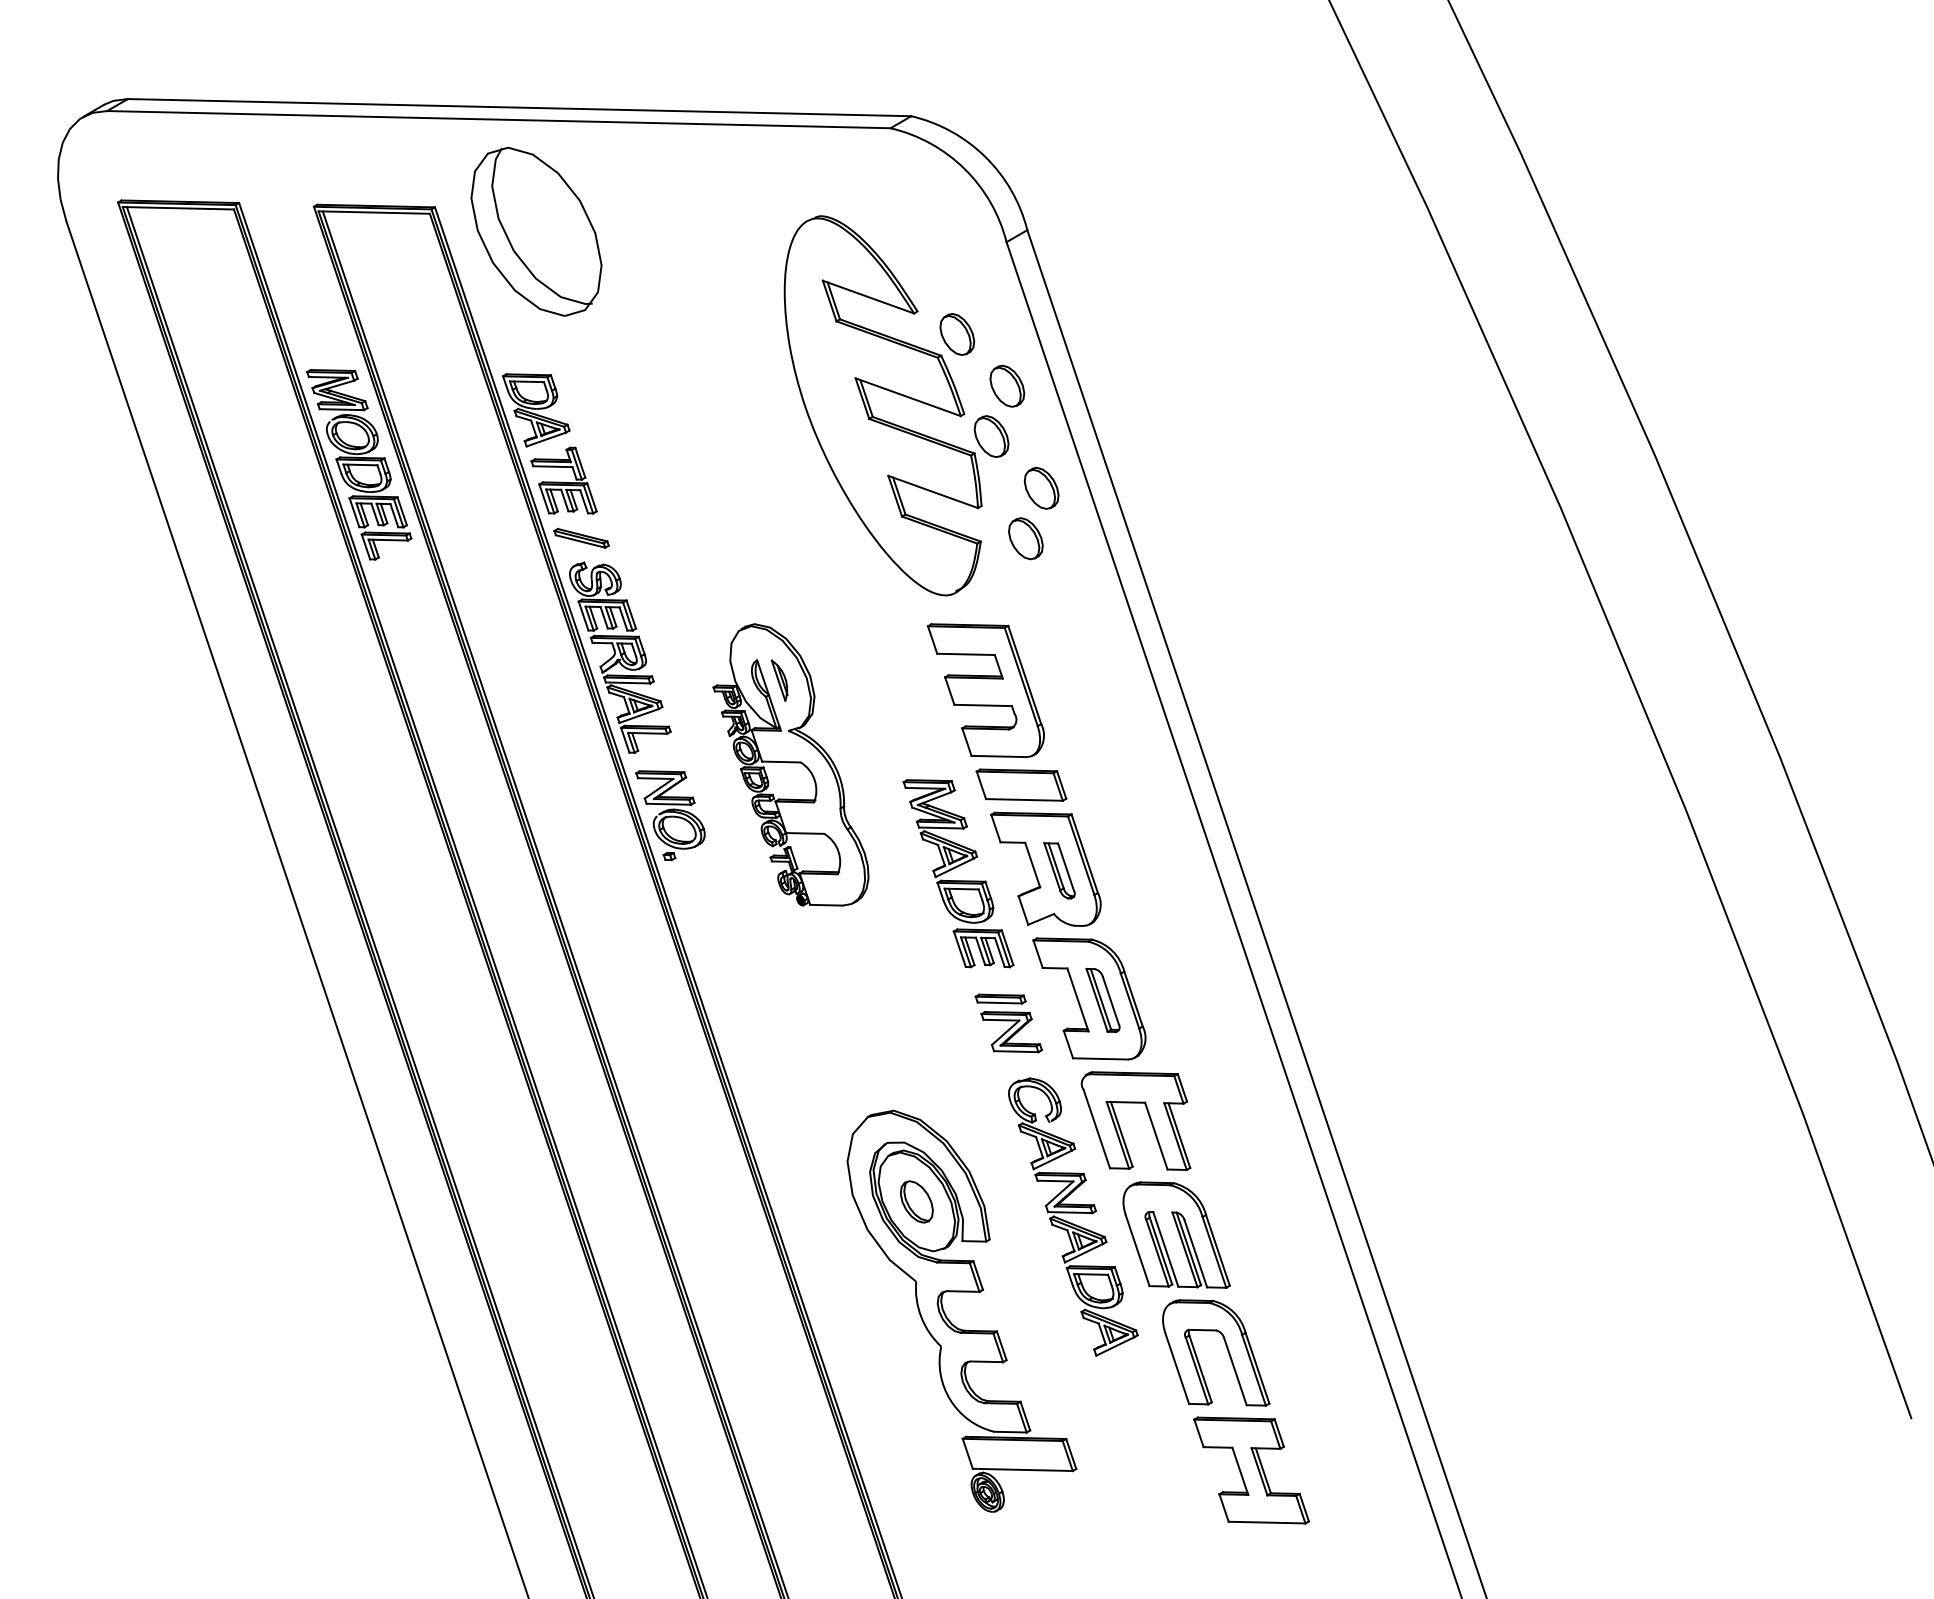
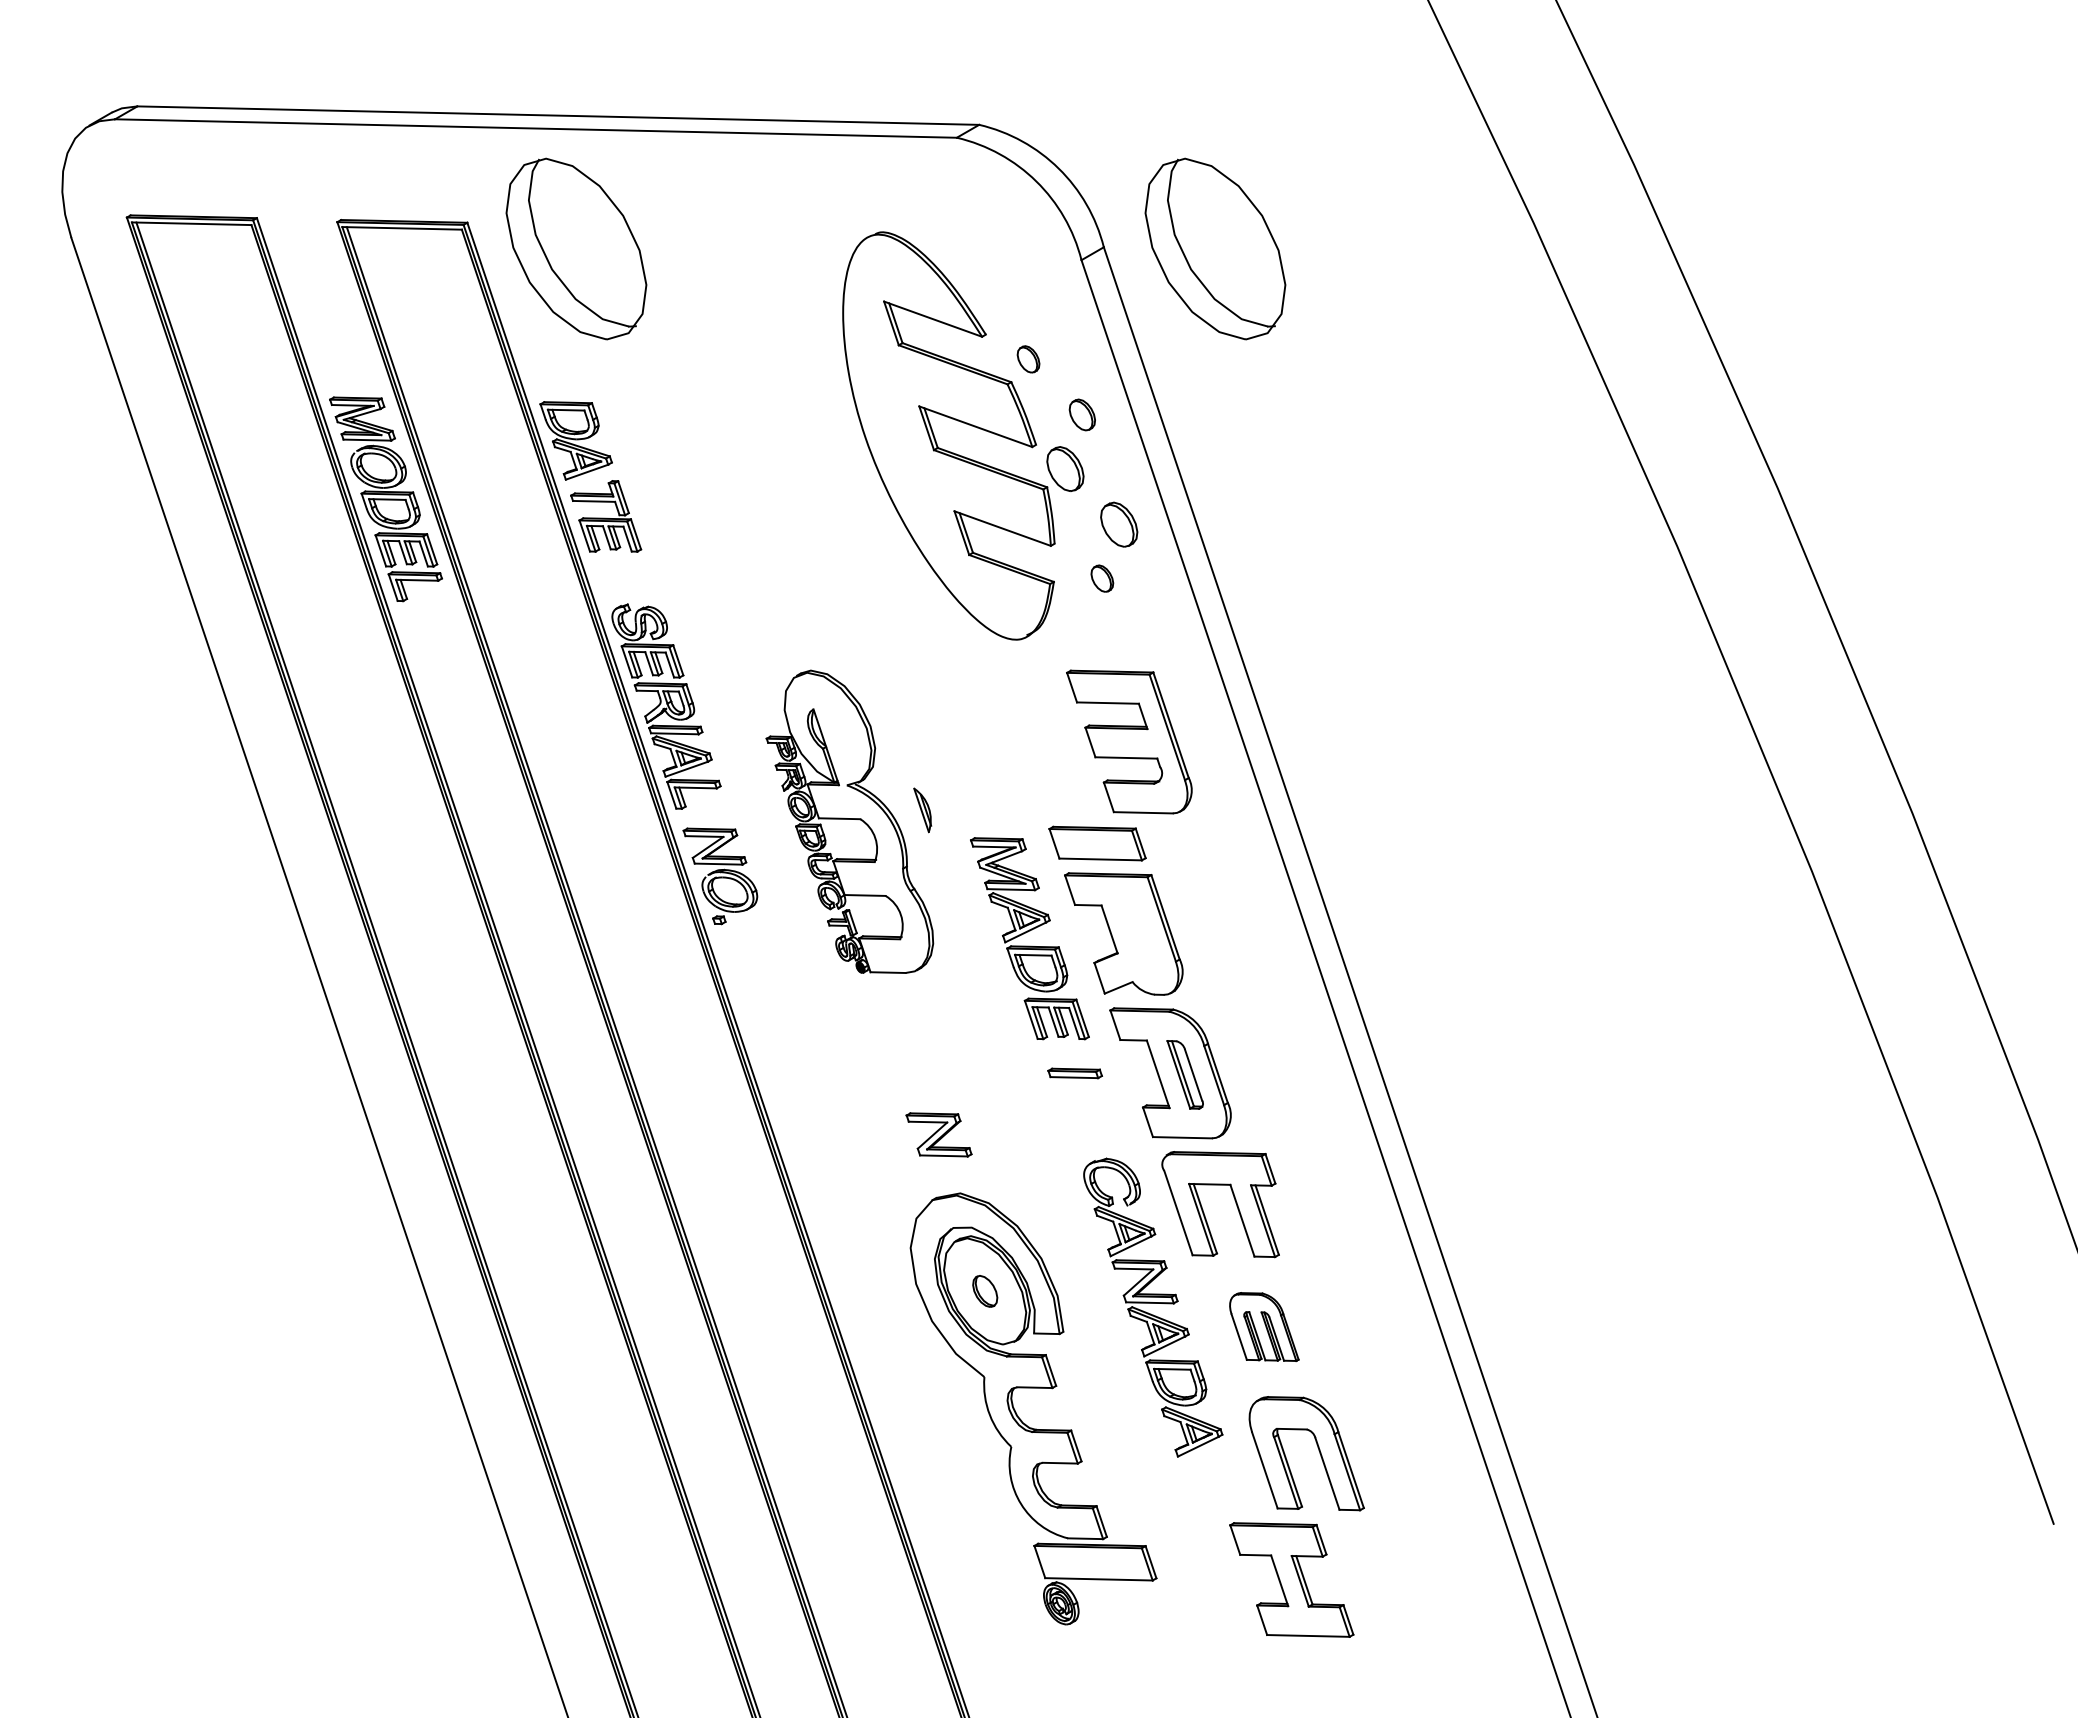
part: (1131, 231) -> (1215, 248), added
part: (957, 334) -> (1028, 359), size x0.6
part: (1007, 385) -> (1082, 414), size x0.7
part: (581, 538) -> (624, 578), removed
part: (1026, 538) -> (1102, 578), size x0.6
part: (779, 680) -> (922, 810), moved
part: (986, 690) -> (1129, 741), moved
part: (1059, 870) -> (1138, 935), removed
part: (1011, 1031) -> (938, 1134), moved
part: (917, 1202) -> (985, 1291), size x0.7
part: (1176, 1234) -> (1264, 1326), size x0.6
part: (1251, 1470) -> (1291, 1579), moved

